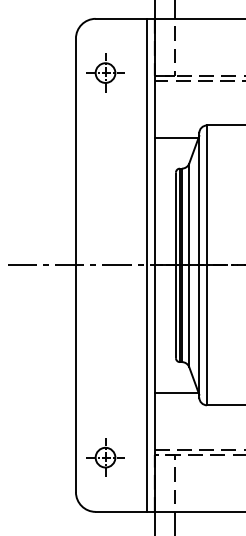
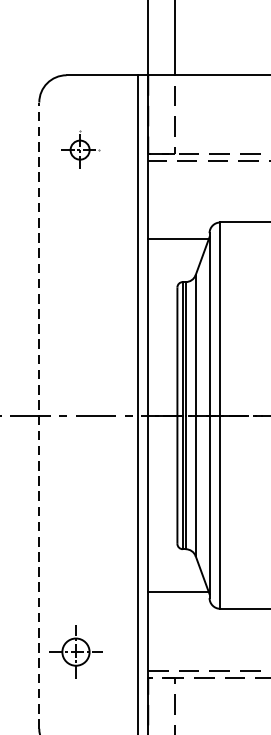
part: (105, 72) -> (80, 149), size x0.7
line: (75, 265) -> (38, 415), solid -> dashed
part: (105, 457) -> (75, 651), moved

